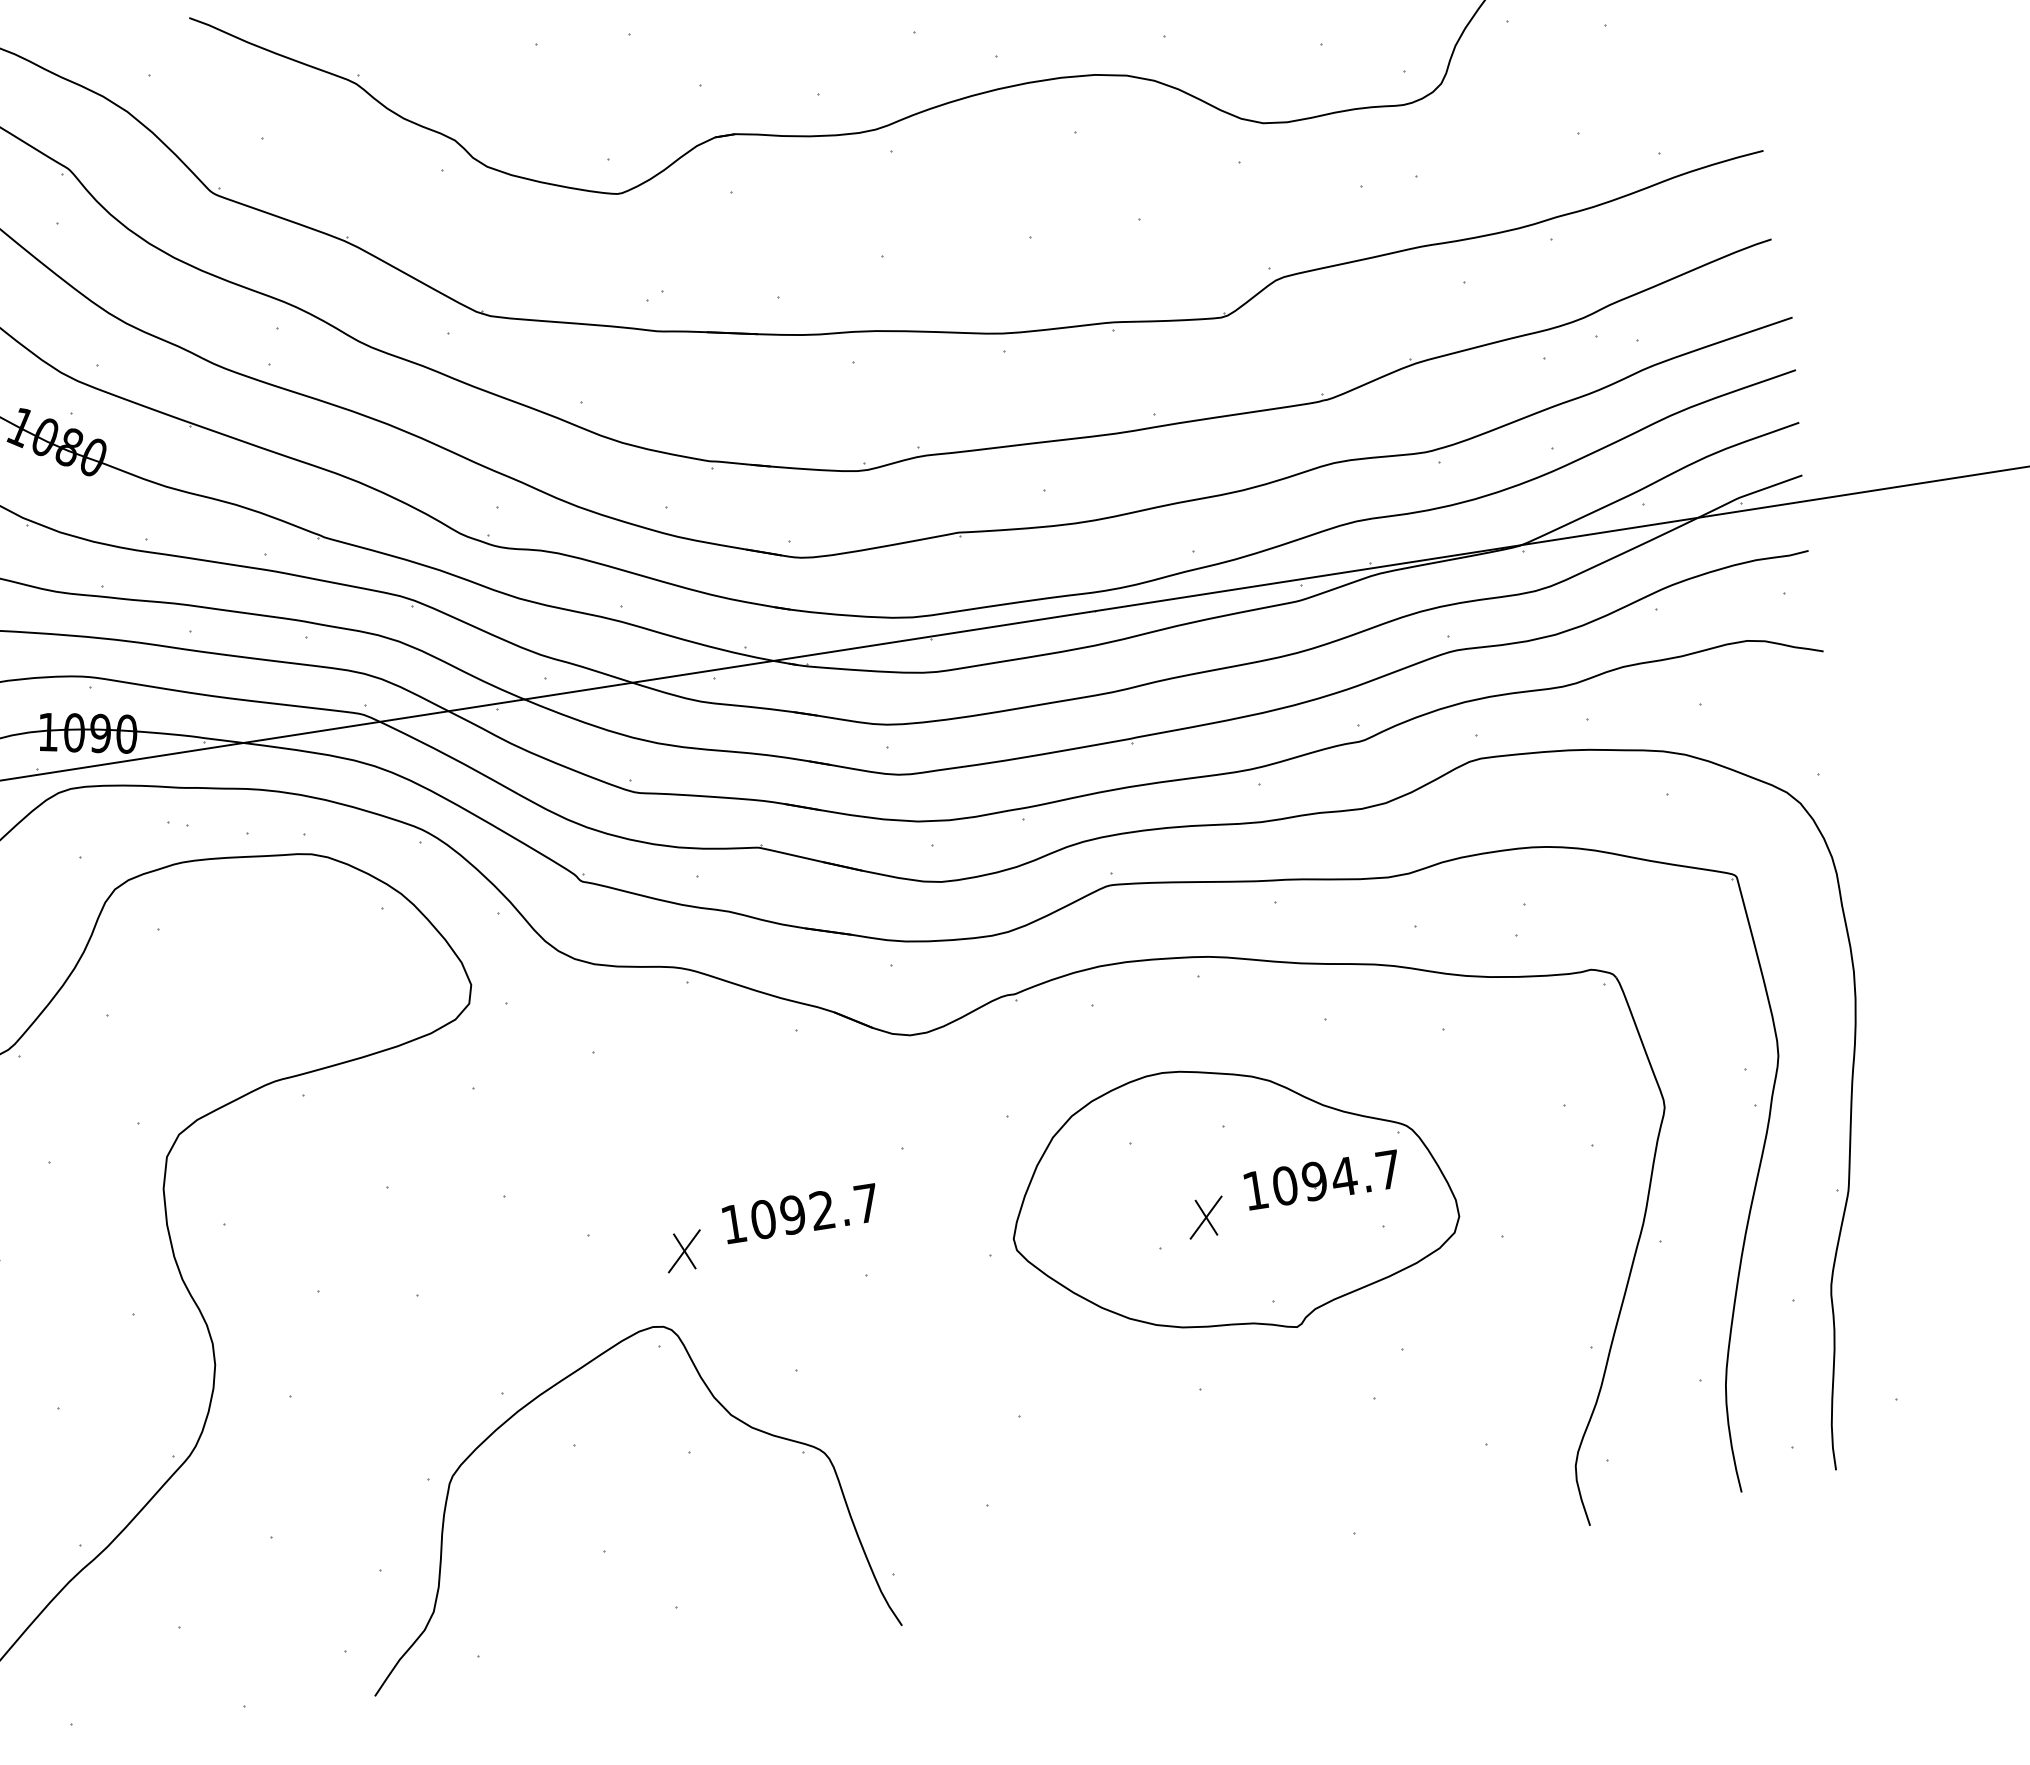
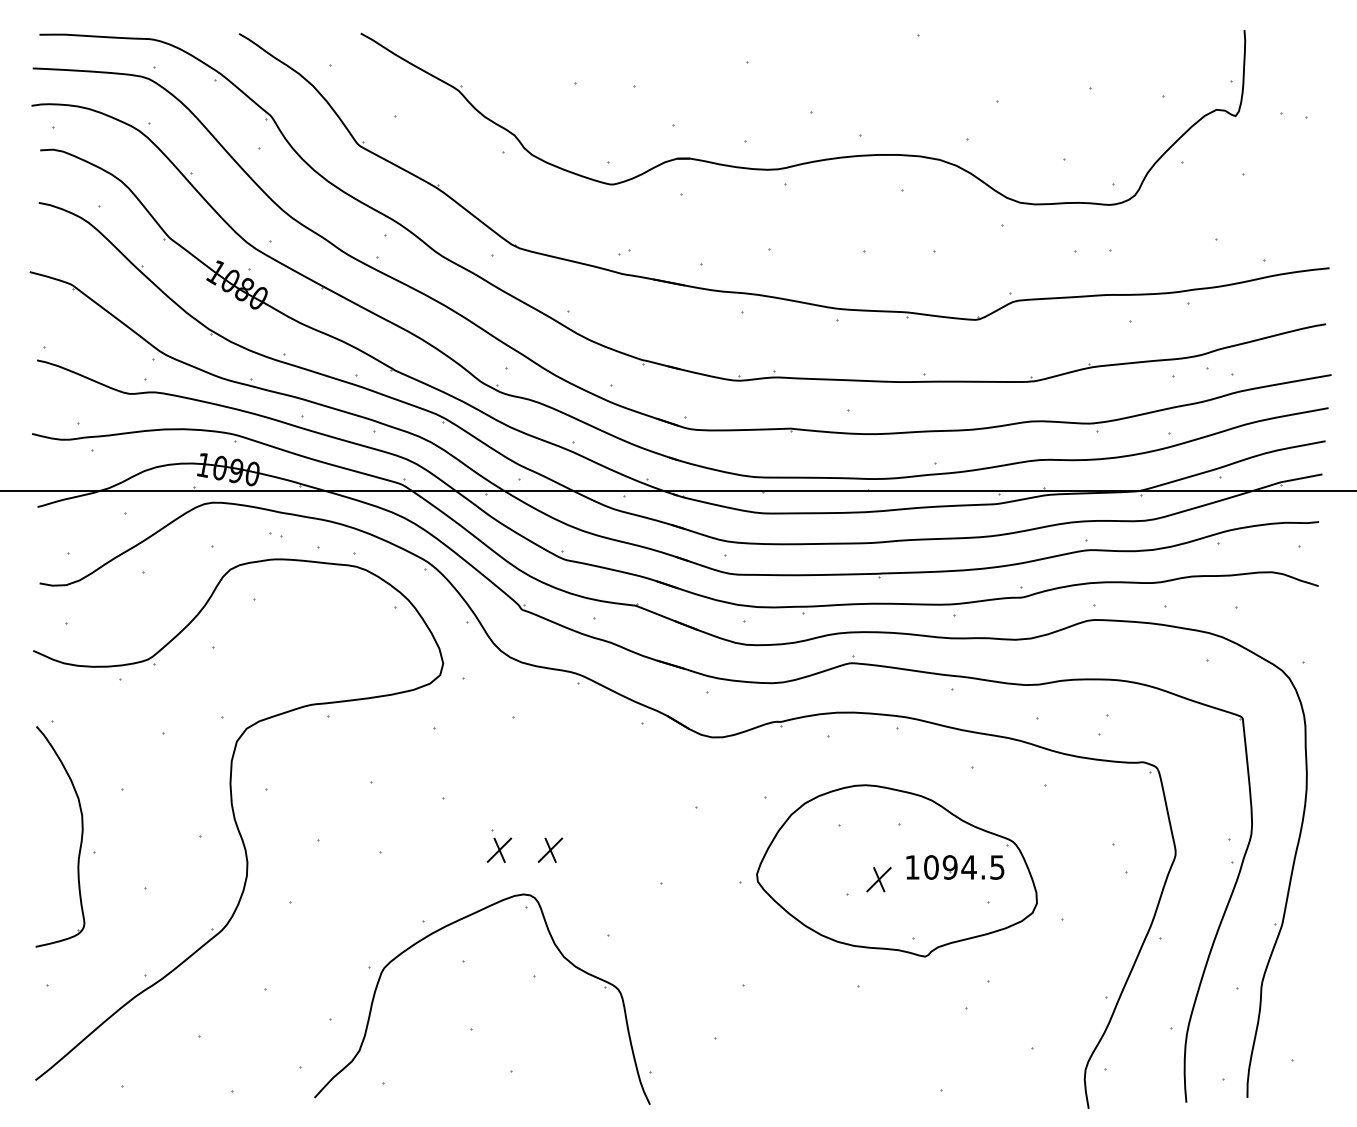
text: (1388, 1169) -> (997, 867), 1094.7 -> 1094.5
part: (800, 1212) -> (626, 837), removed
part: (604, 1262) -> (499, 849), added

